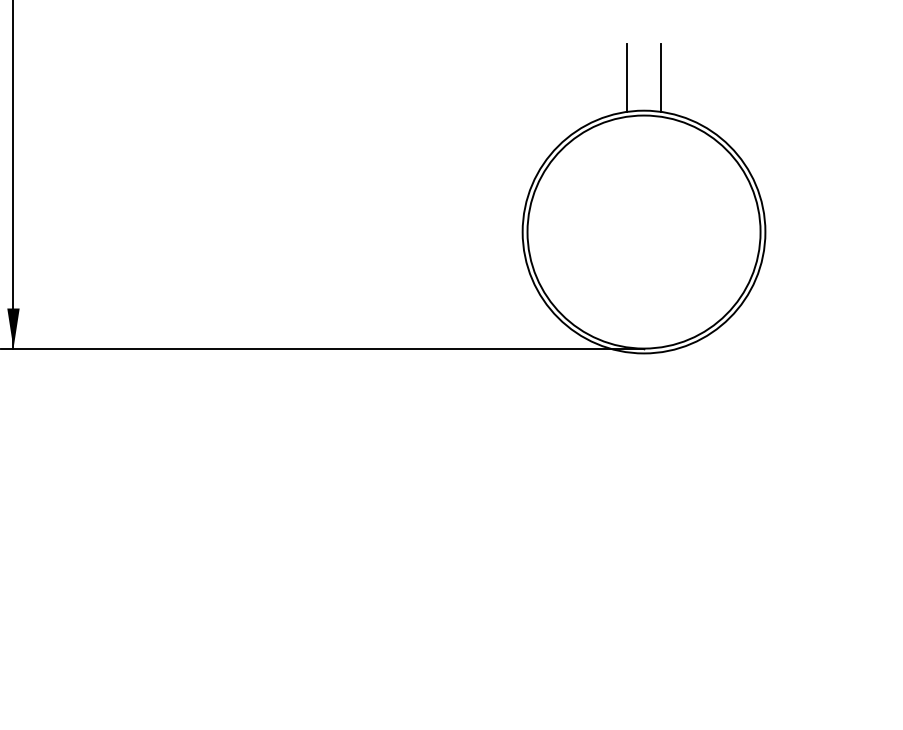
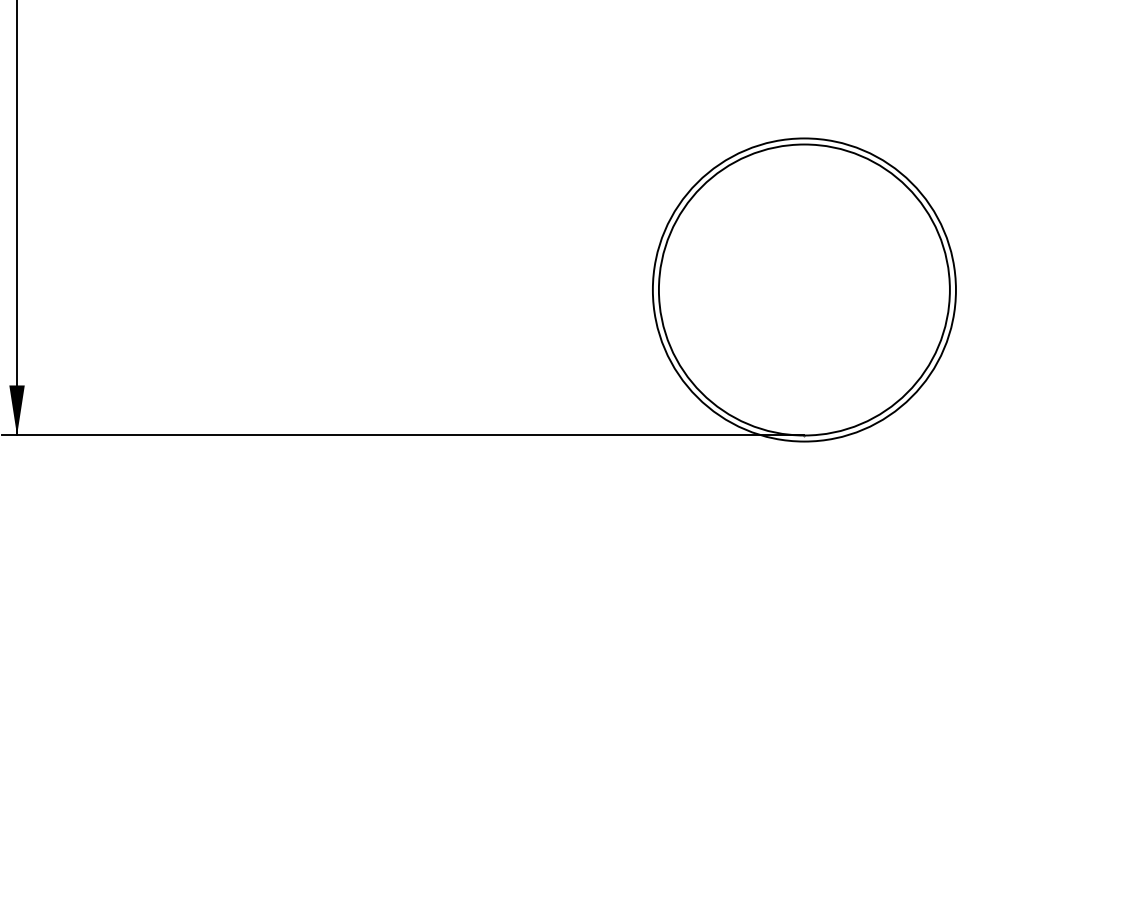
line: (626, 77) -> (782, 96), removed
line: (661, 77) -> (826, 96), removed

